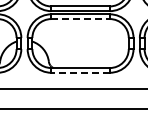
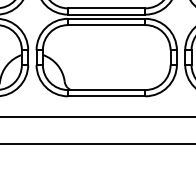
line: (81, 19) -> (107, 25), dashed -> solid
line: (80, 72) -> (106, 95), dashed -> solid

